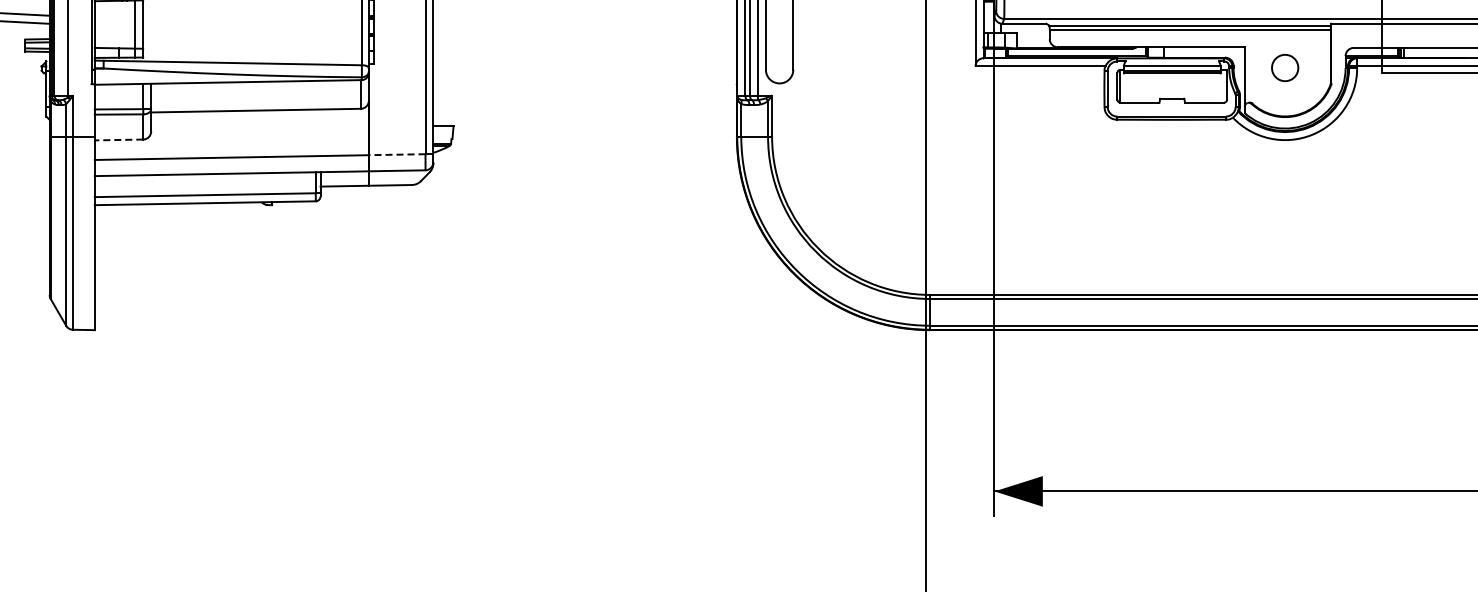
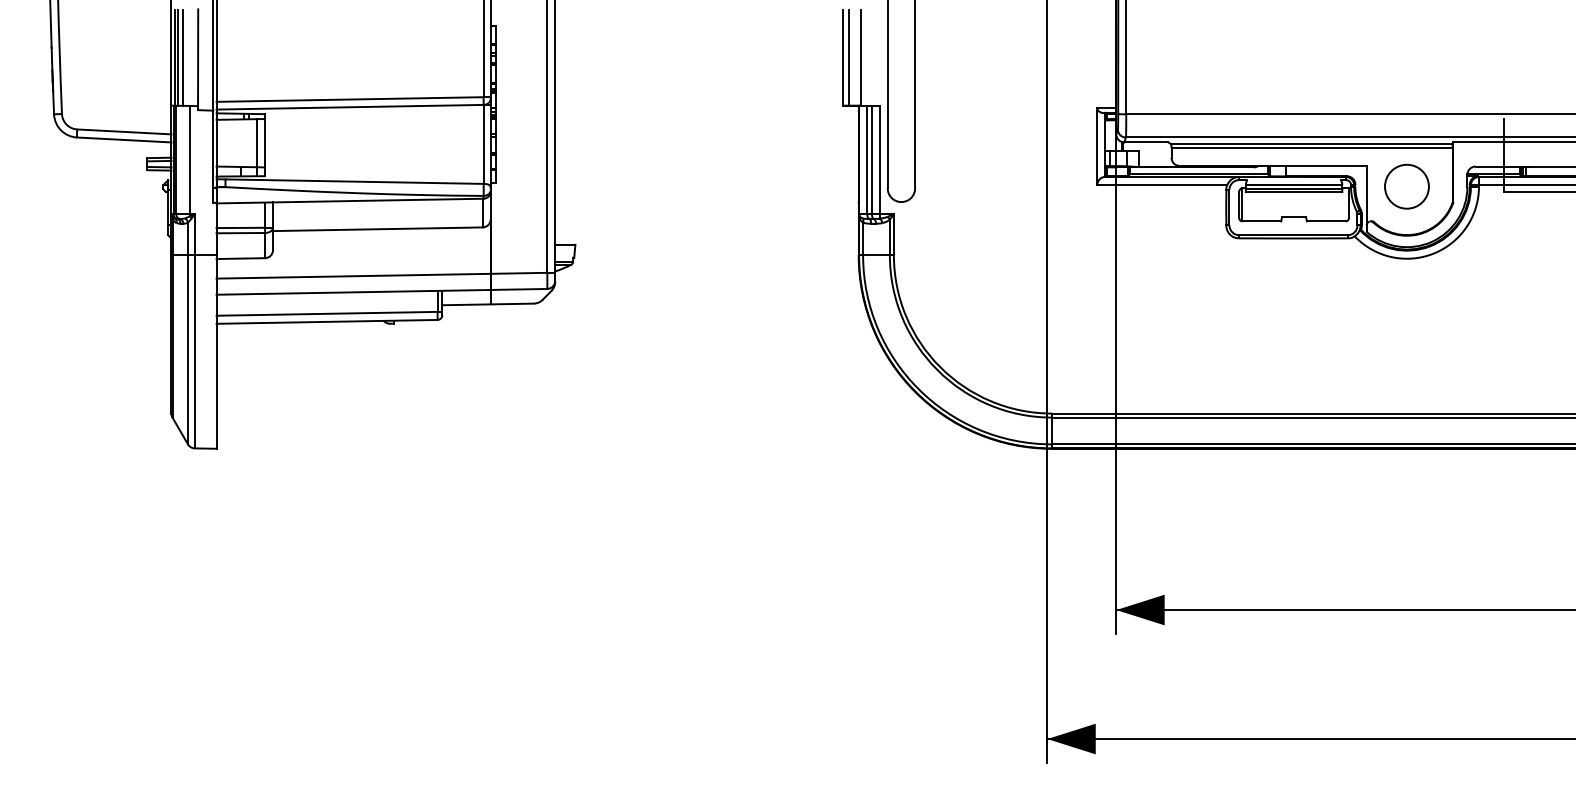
circle: (1284, 67) -> (1406, 186), size x1.67
line: (118, 139) -> (240, 258), dashed -> solid
line: (396, 154) -> (518, 273), dashed -> solid

